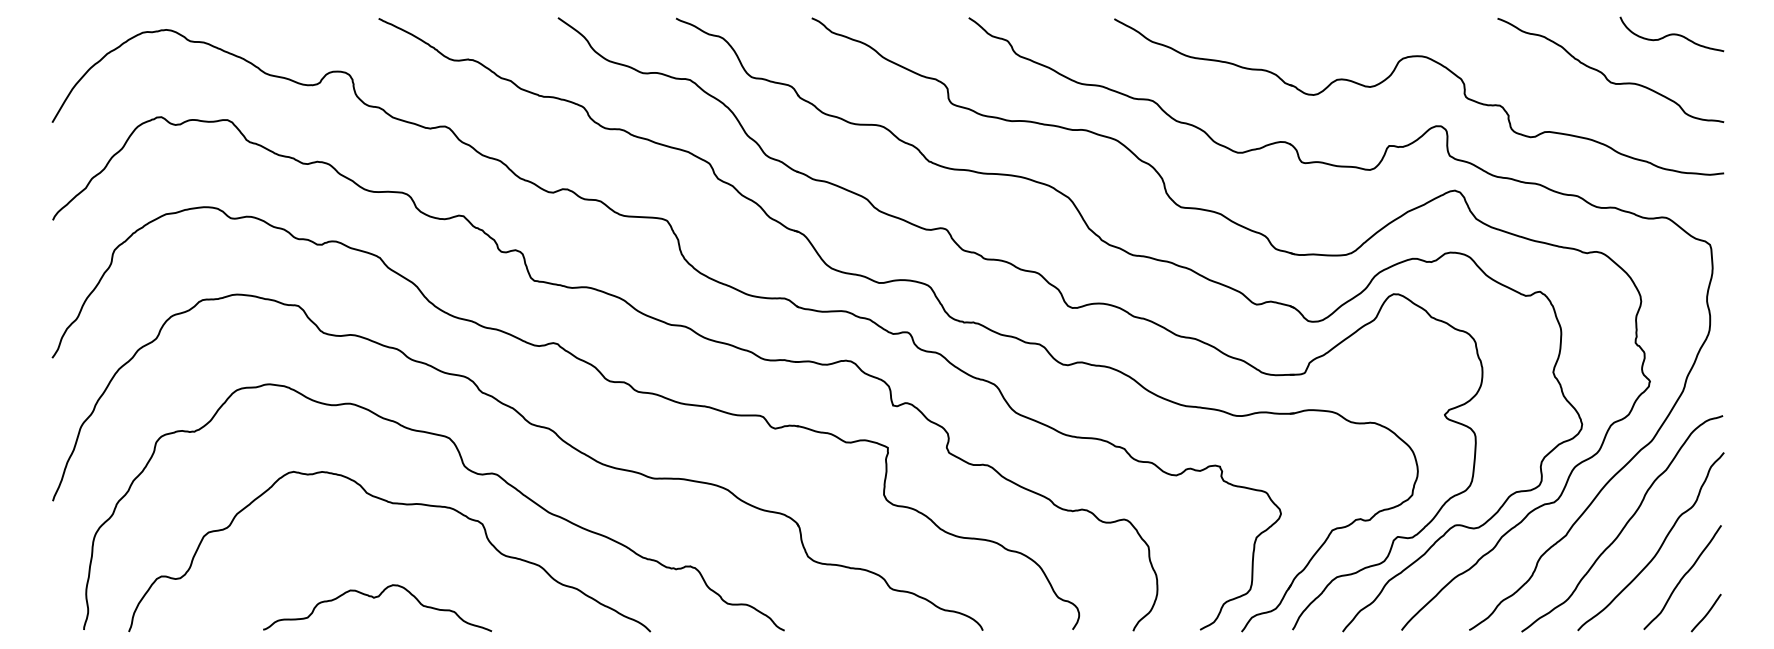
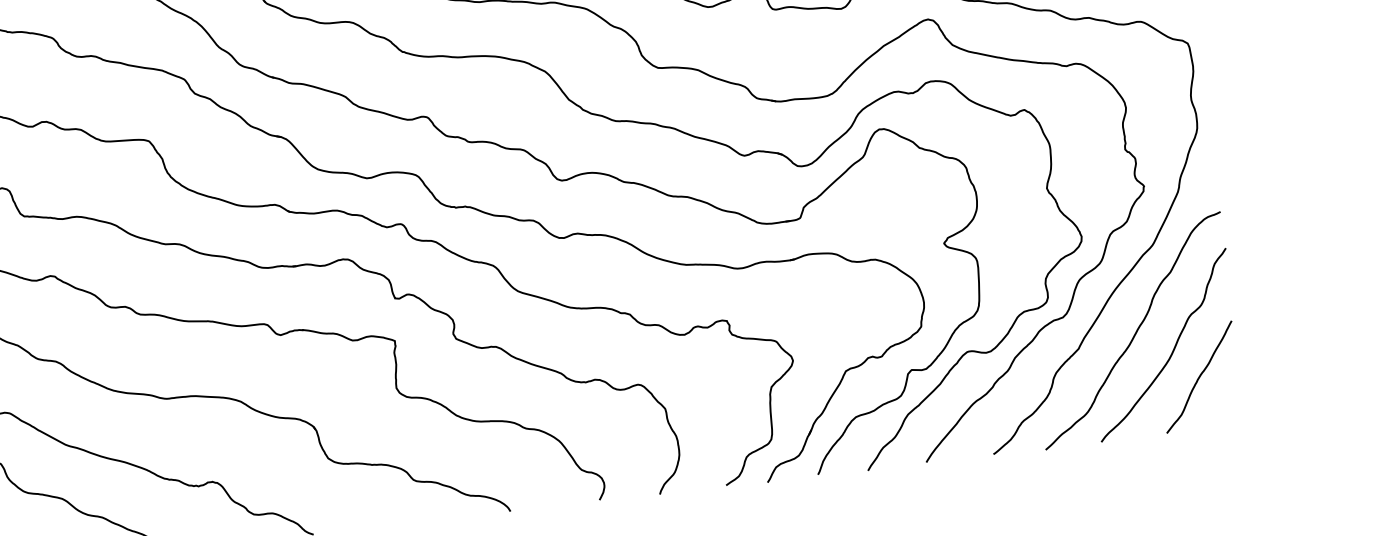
curve: (1706, 613) -> (1227, 410), removed

